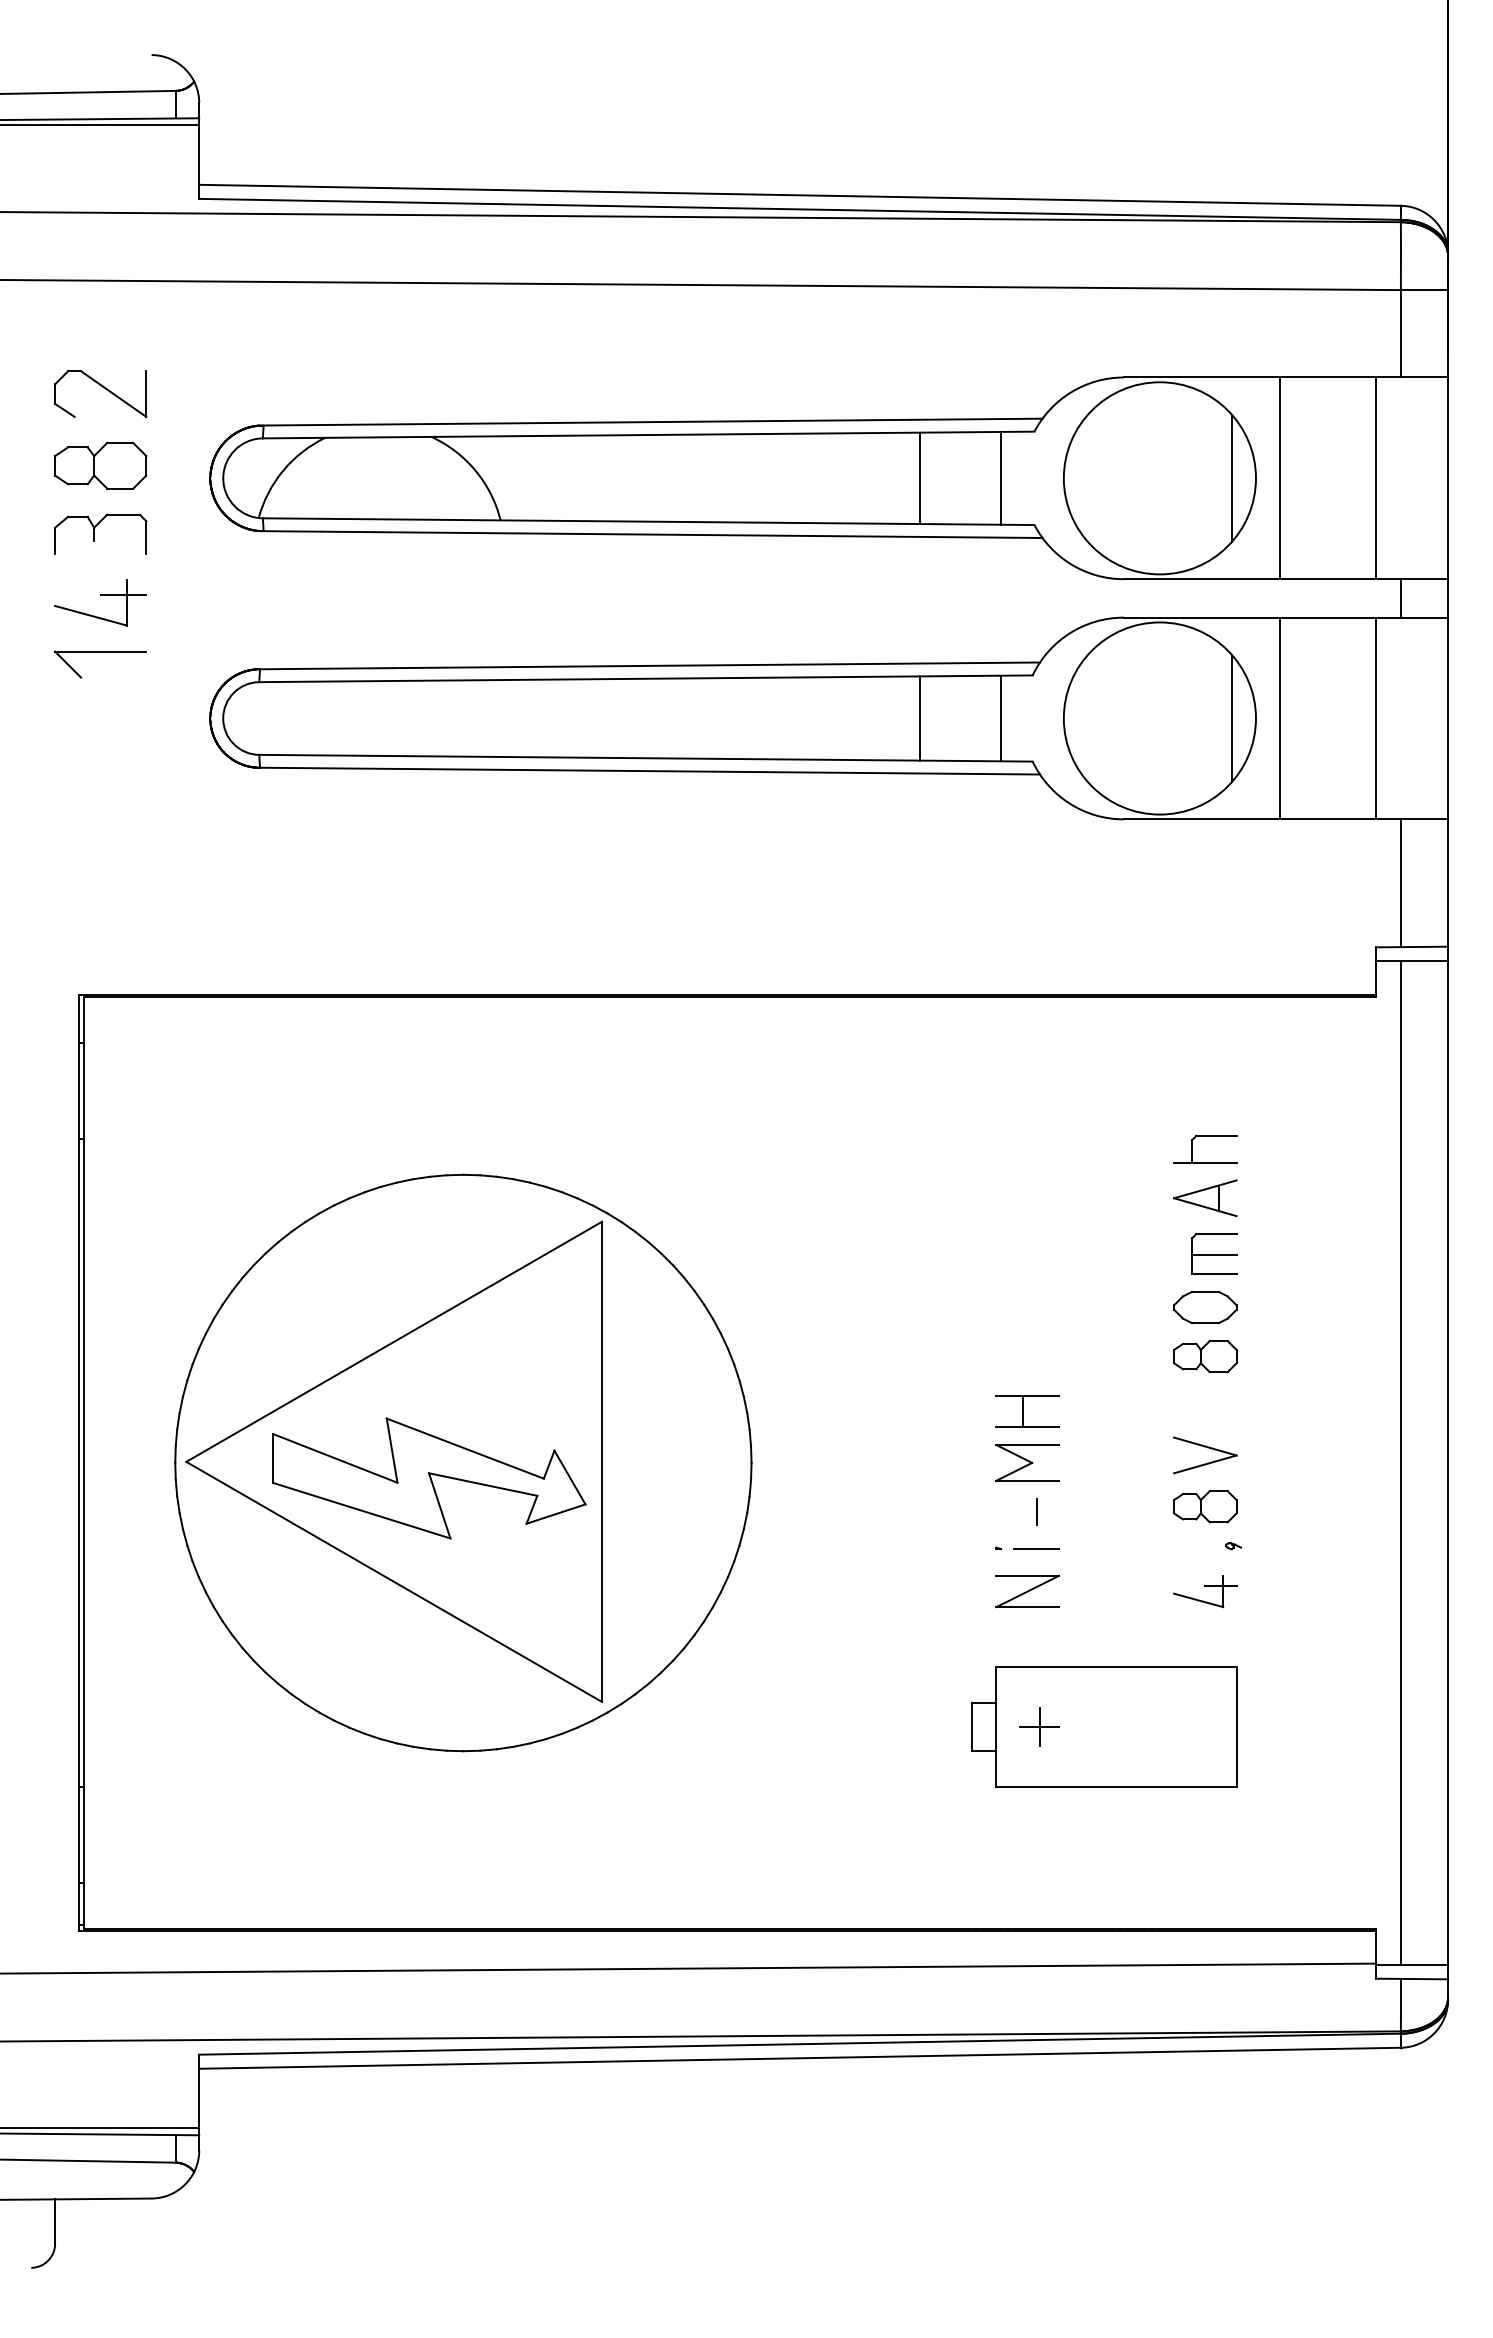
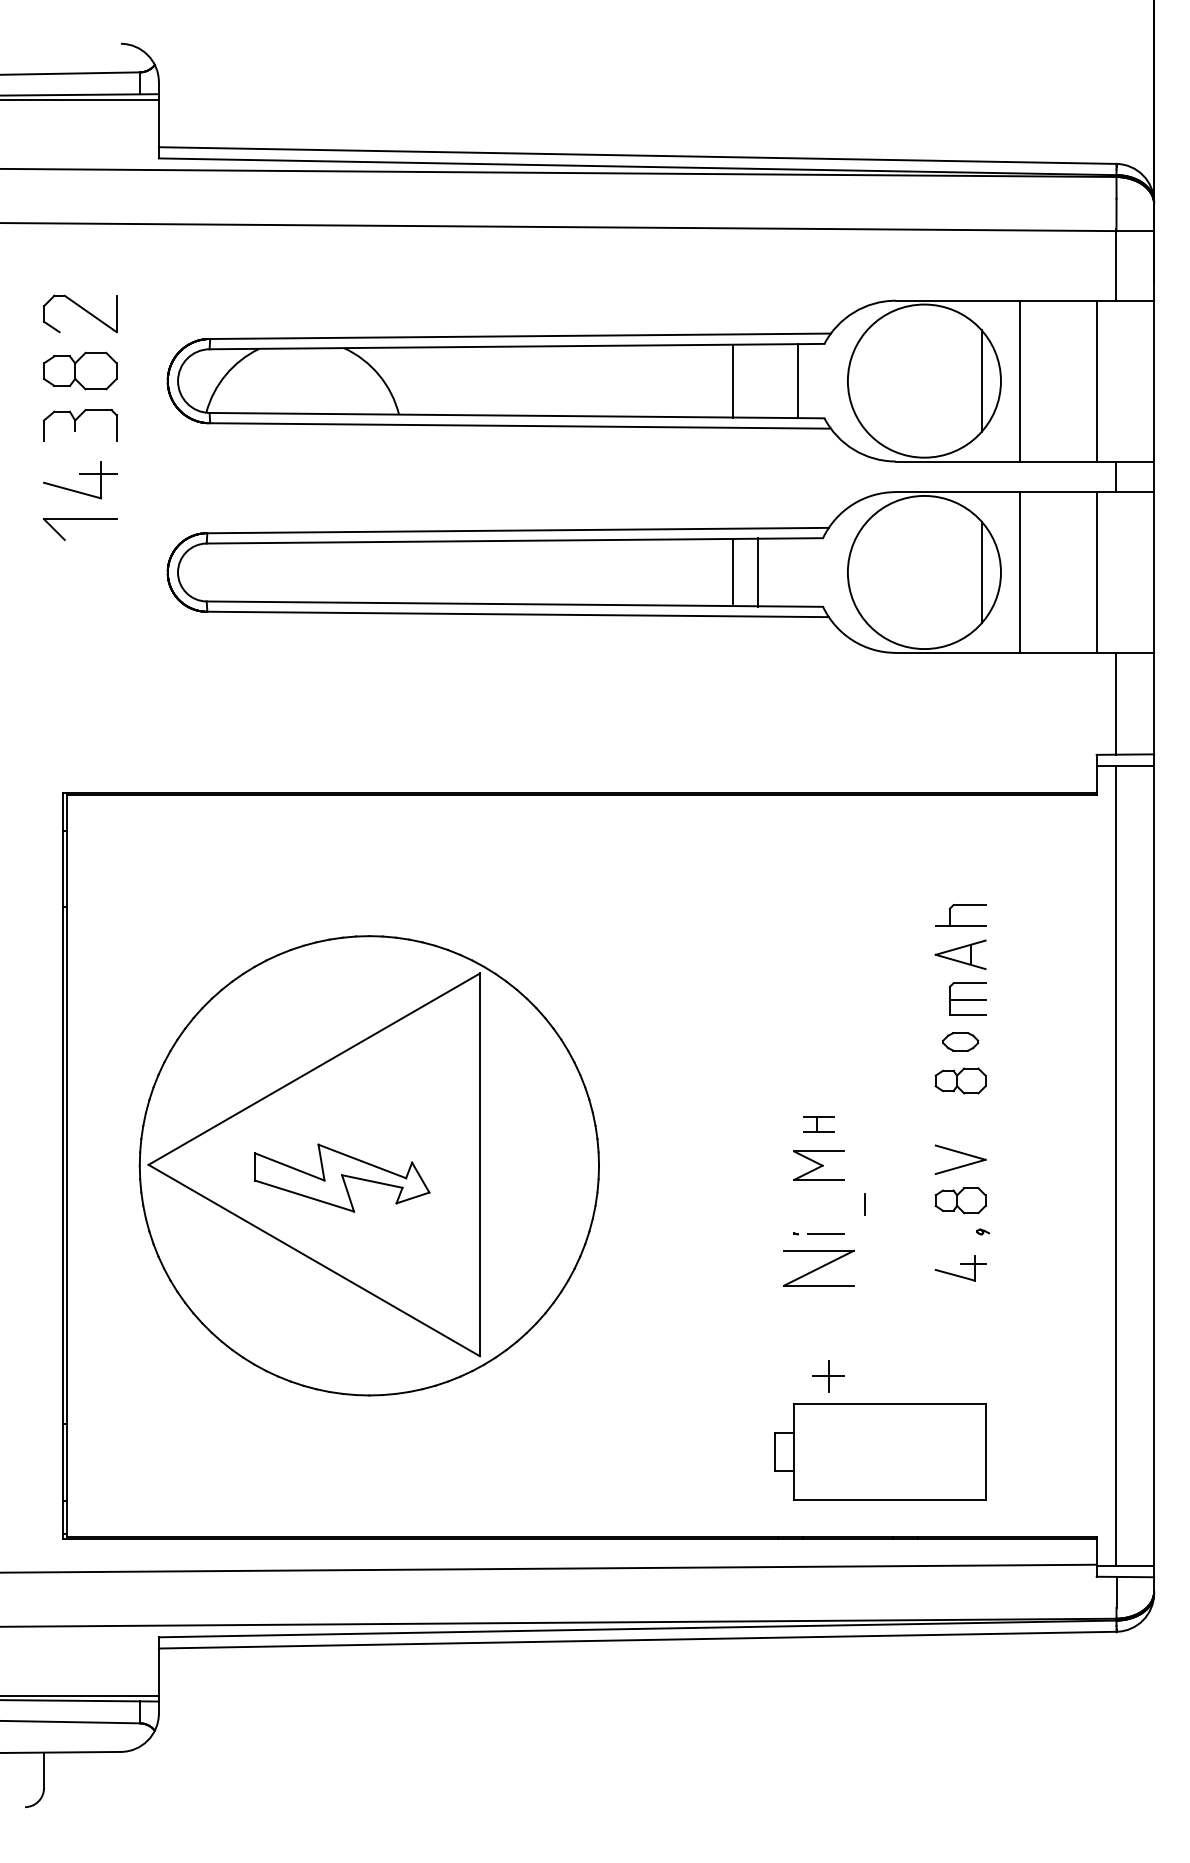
line: (1001, 718) -> (758, 572), moved
part: (1205, 1307) -> (960, 1041), size x0.7
part: (1027, 1411) -> (818, 1124), size x0.6
part: (429, 1478) -> (342, 1178), size x0.7
line: (1036, 1511) -> (865, 1204), moved
part: (1027, 1591) -> (818, 1268), size x1.4
part: (1104, 1726) -> (880, 1451), moved

